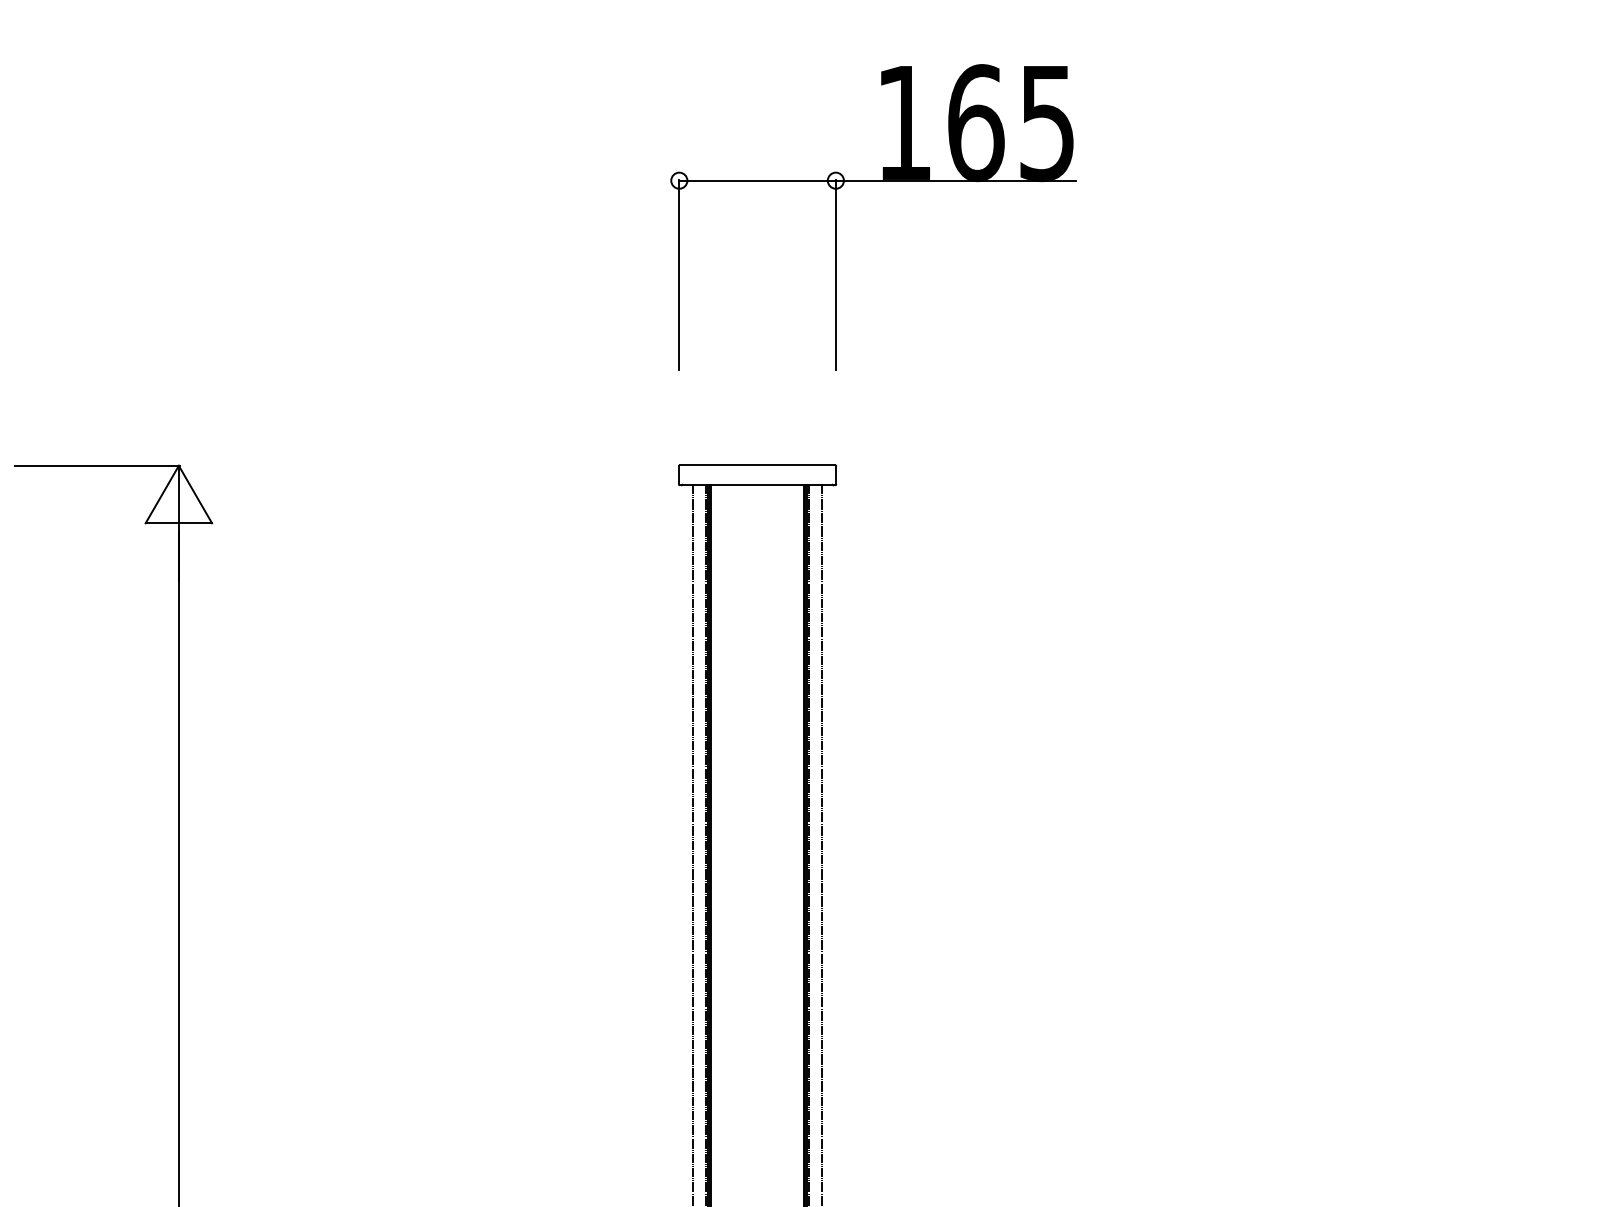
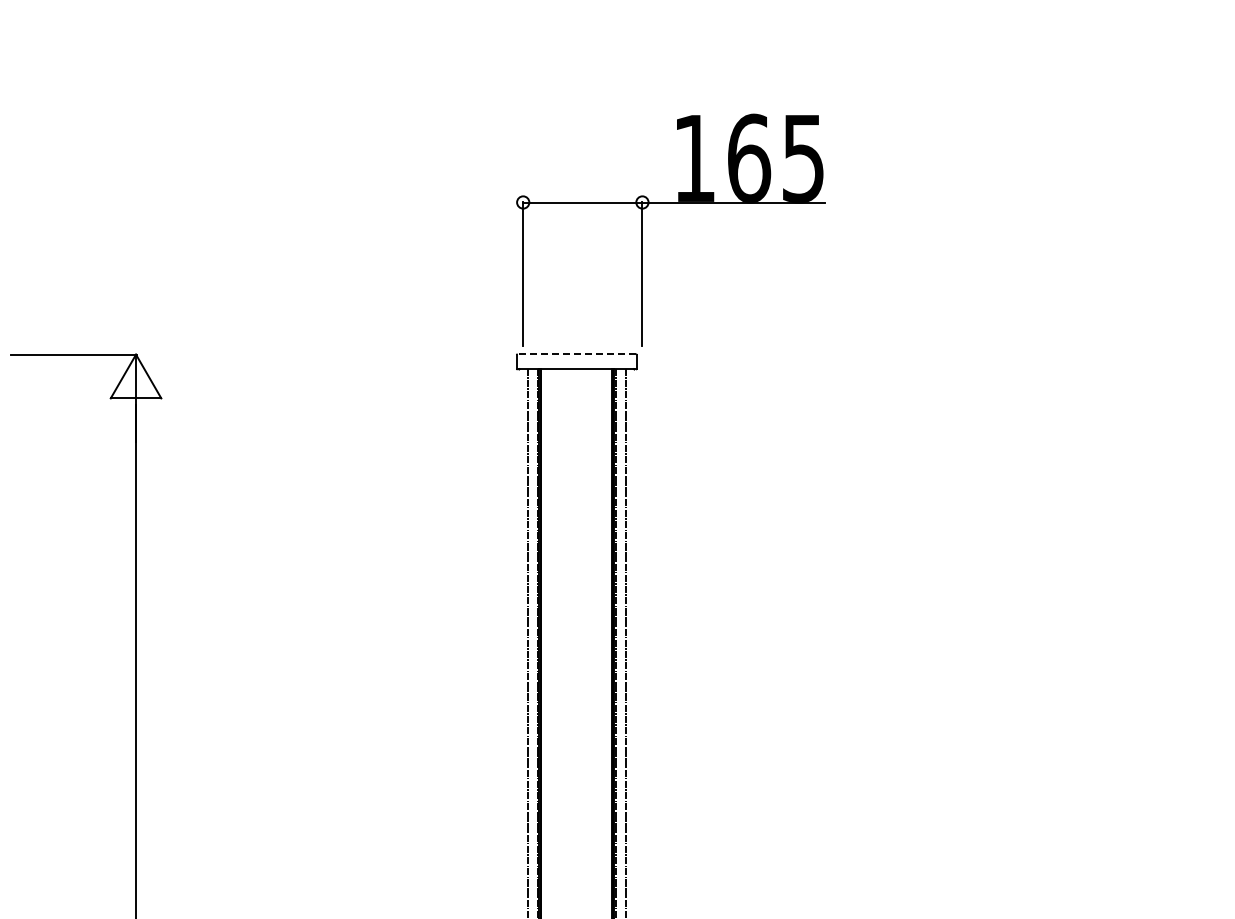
part: (872, 180) -> (670, 202), moved
line: (757, 465) -> (576, 354), solid -> dashed

